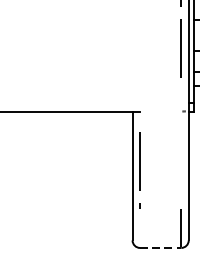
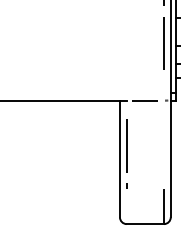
line: (160, 111) -> (145, 100), added
line: (160, 248) -> (145, 224), dashed -> solid

